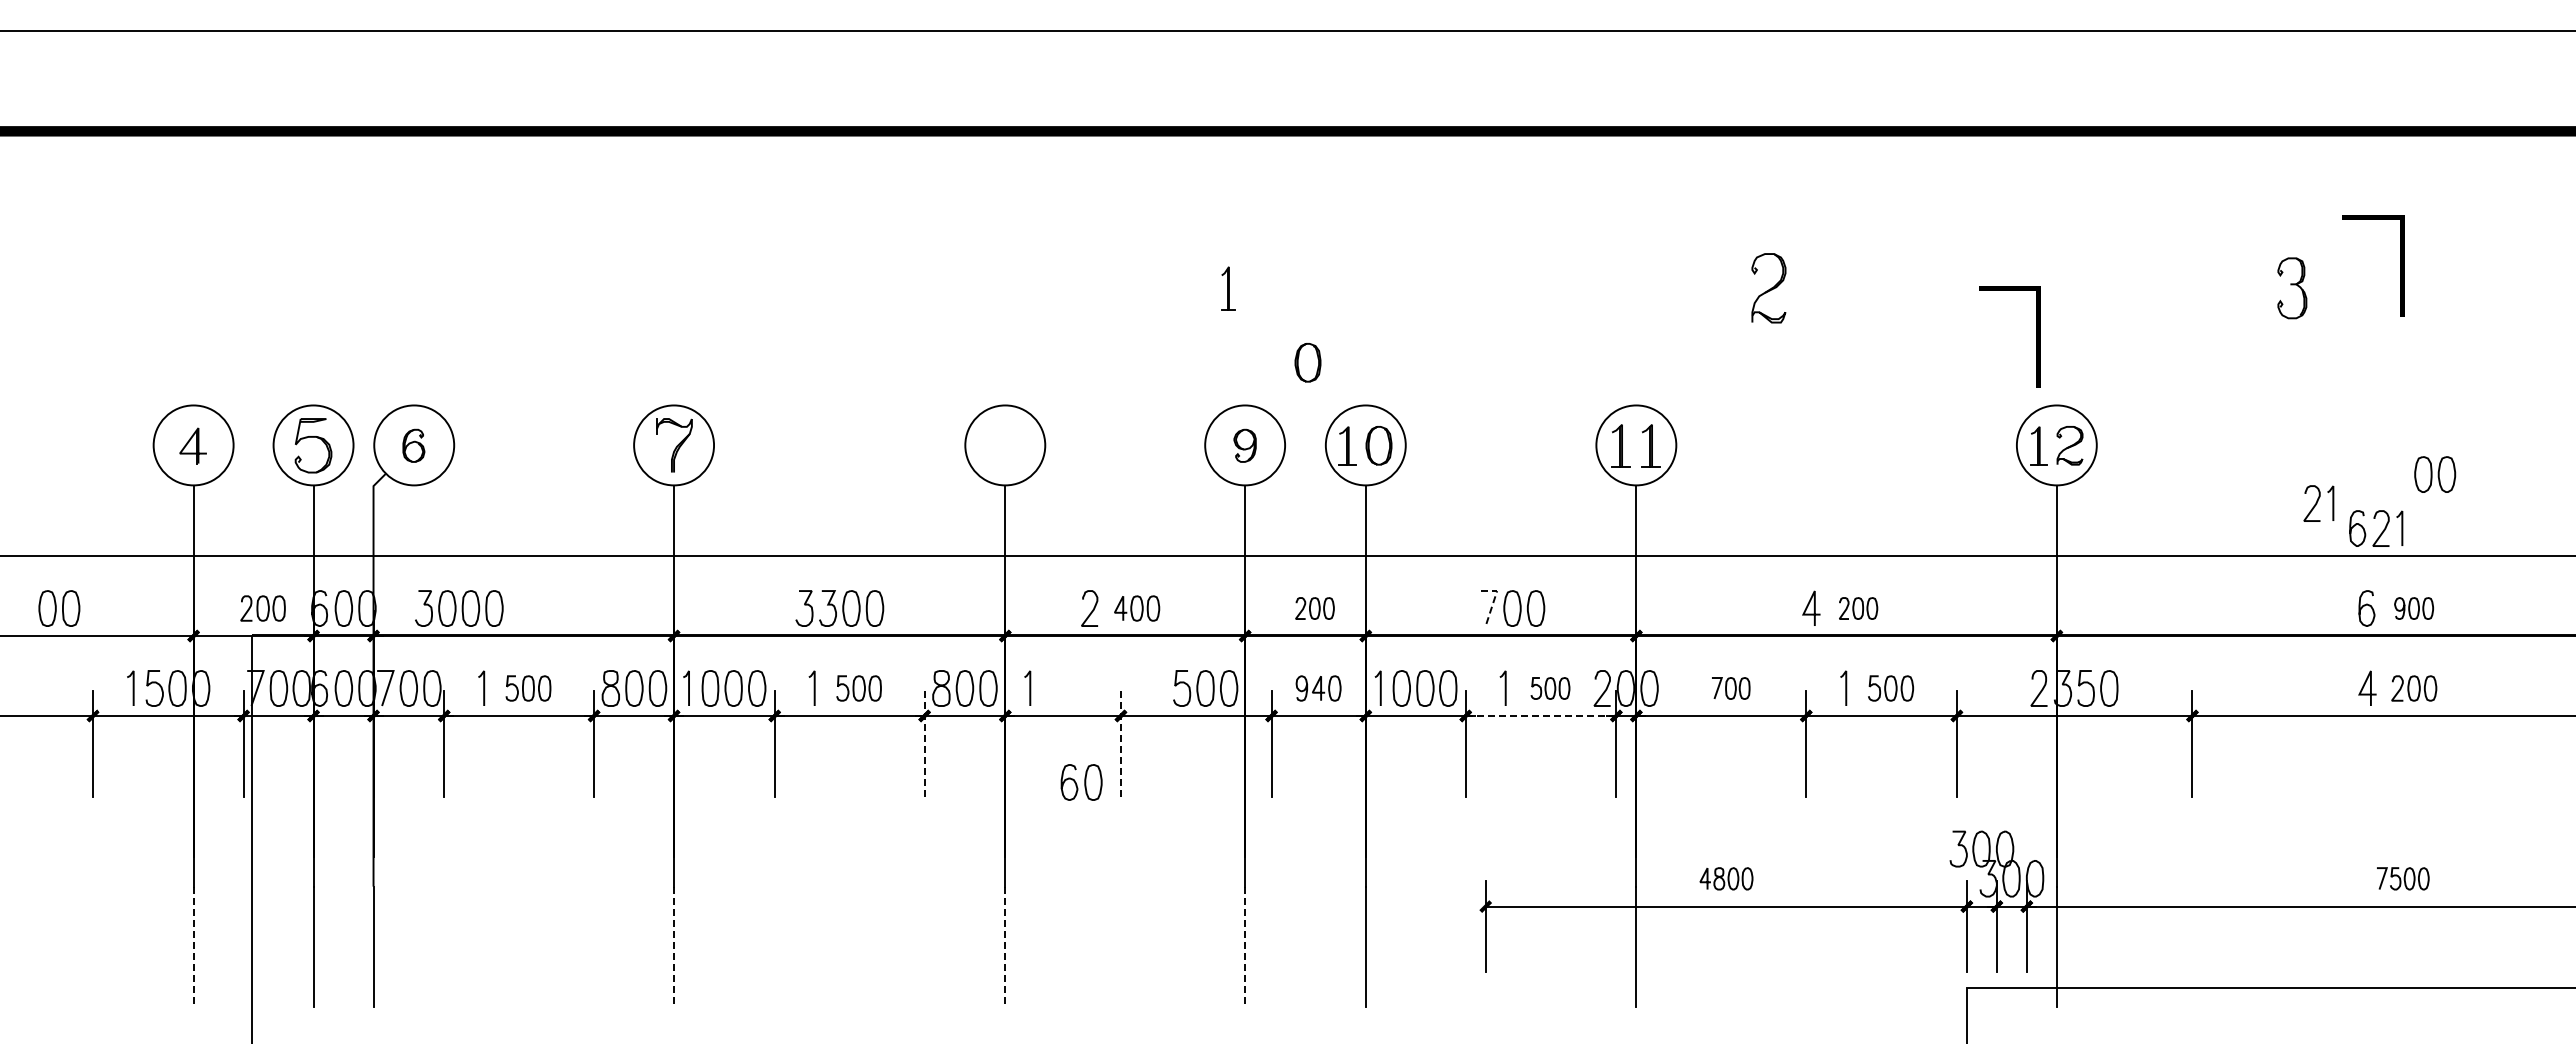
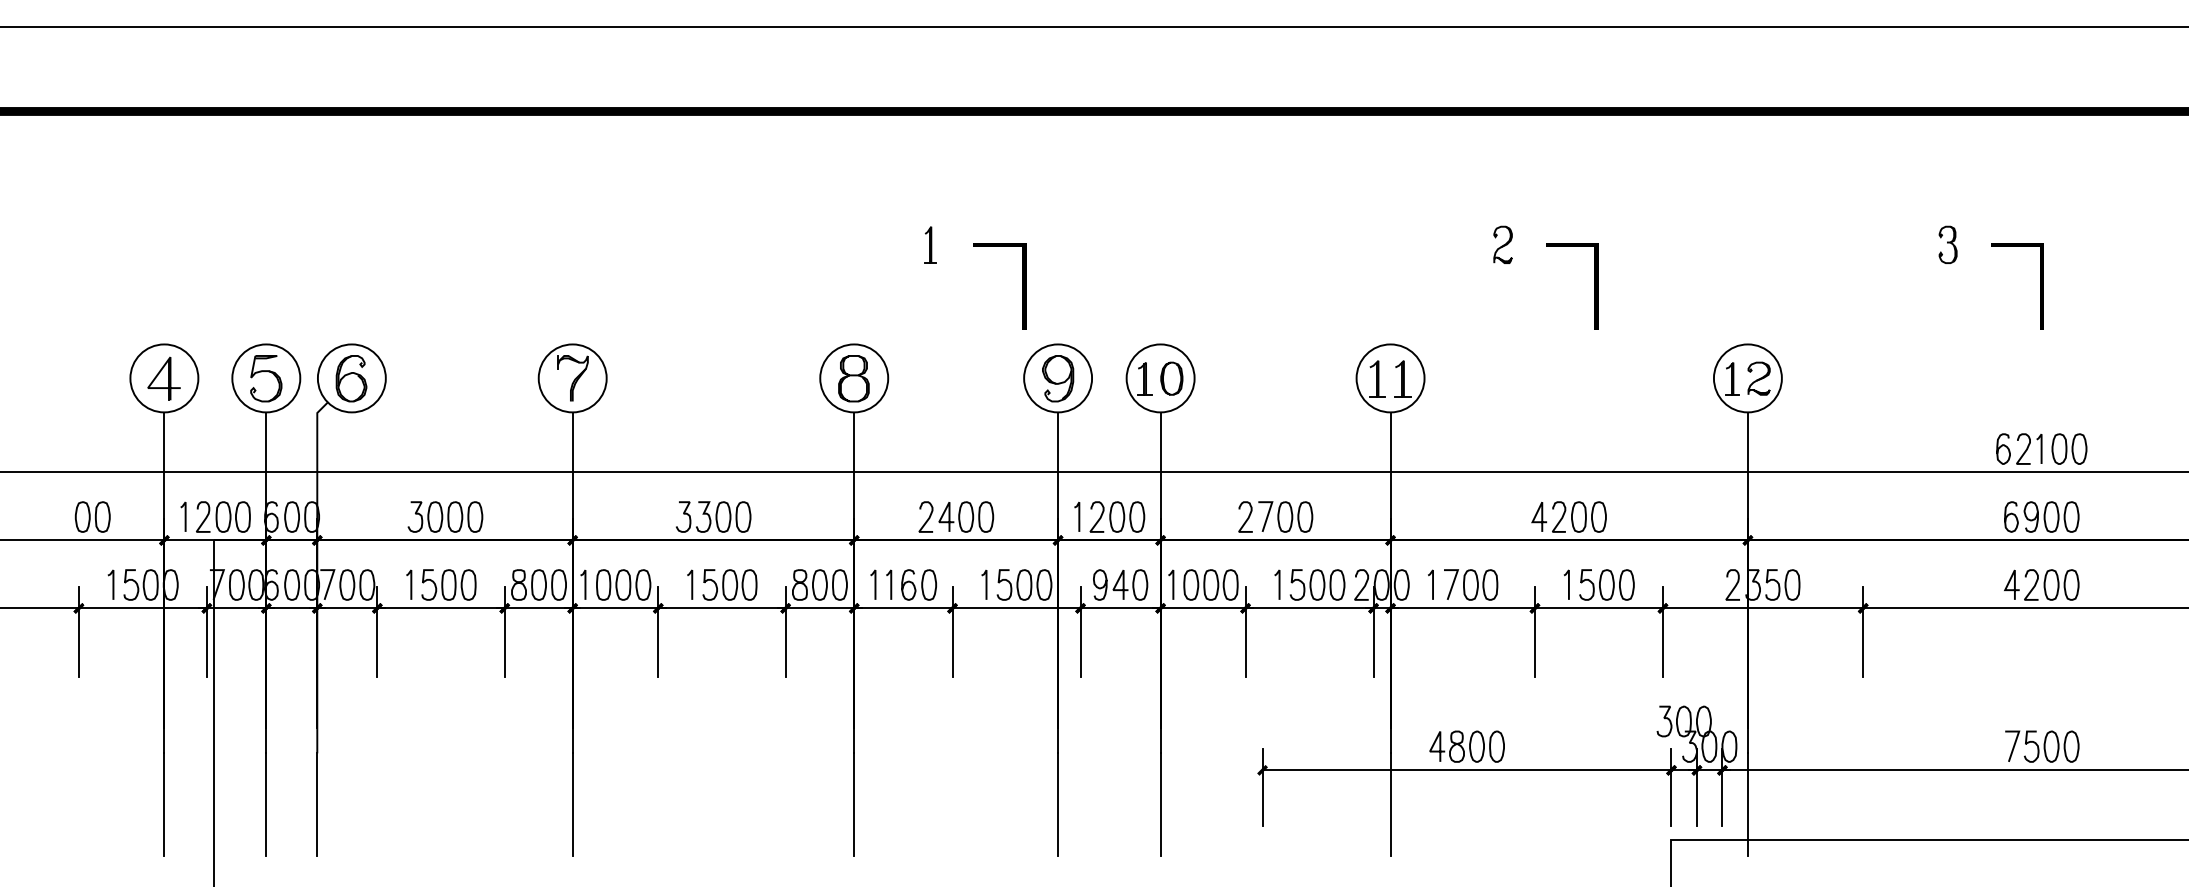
part: (2400, 265) -> (2040, 285), moved
part: (1228, 288) -> (930, 245), moved
part: (1768, 288) -> (1502, 245), size x0.62
part: (2292, 288) -> (1948, 245), size x0.71
part: (2036, 336) -> (1594, 285), moved
fill: (1176, 337) -> (999, 286), added
part: (1307, 362) -> (1111, 307), removed
part: (192, 445) -> (163, 378), size x1.43
part: (413, 445) -> (351, 378), size x1.67
part: (1004, 445) -> (853, 378), added
part: (1244, 445) -> (1057, 378), size x1.67
part: (2435, 474) -> (2069, 449), moved
part: (2318, 503) -> (1970, 427), removed
line: (1494, 600) -> (1270, 510), dashed -> solid
line: (217, 607) -> (184, 516), added
line: (1269, 607) -> (1078, 516), added
part: (59, 608) -> (92, 517), moved
part: (262, 608) -> (222, 517), size x1.43
part: (459, 608) -> (445, 517), moved
part: (1136, 608) -> (965, 517), size x1.43
part: (1314, 608) -> (1117, 517), size x1.67
part: (1858, 608) -> (1579, 517), size x1.67
part: (2413, 608) -> (2051, 517), size x1.67
curve: (1467, 610) -> (1247, 518), added
line: (1048, 687) -> (890, 584), added
line: (1160, 687) -> (986, 584), added
line: (1685, 687) -> (1432, 584), added
part: (528, 688) -> (449, 585), size x1.43
part: (858, 688) -> (729, 585), size x1.43
part: (1318, 688) -> (1120, 585), size x1.43
part: (1550, 688) -> (1317, 585), size x1.67
part: (1730, 688) -> (1470, 585), size x1.67
part: (1890, 688) -> (1606, 585), size x1.43
part: (2413, 688) -> (2051, 585), size x1.43
line: (1541, 715) -> (1309, 607), dashed -> solid
line: (924, 743) -> (785, 631), dashed -> solid
line: (1120, 743) -> (952, 631), dashed -> solid
part: (1081, 782) -> (918, 585), moved
part: (1726, 878) -> (1467, 746), size x1.67
part: (2402, 878) -> (2041, 746), size x1.67
line: (193, 947) -> (164, 805), dashed -> solid
line: (674, 947) -> (573, 805), dashed -> solid
line: (1005, 947) -> (854, 805), dashed -> solid
line: (1245, 947) -> (1058, 805), dashed -> solid

